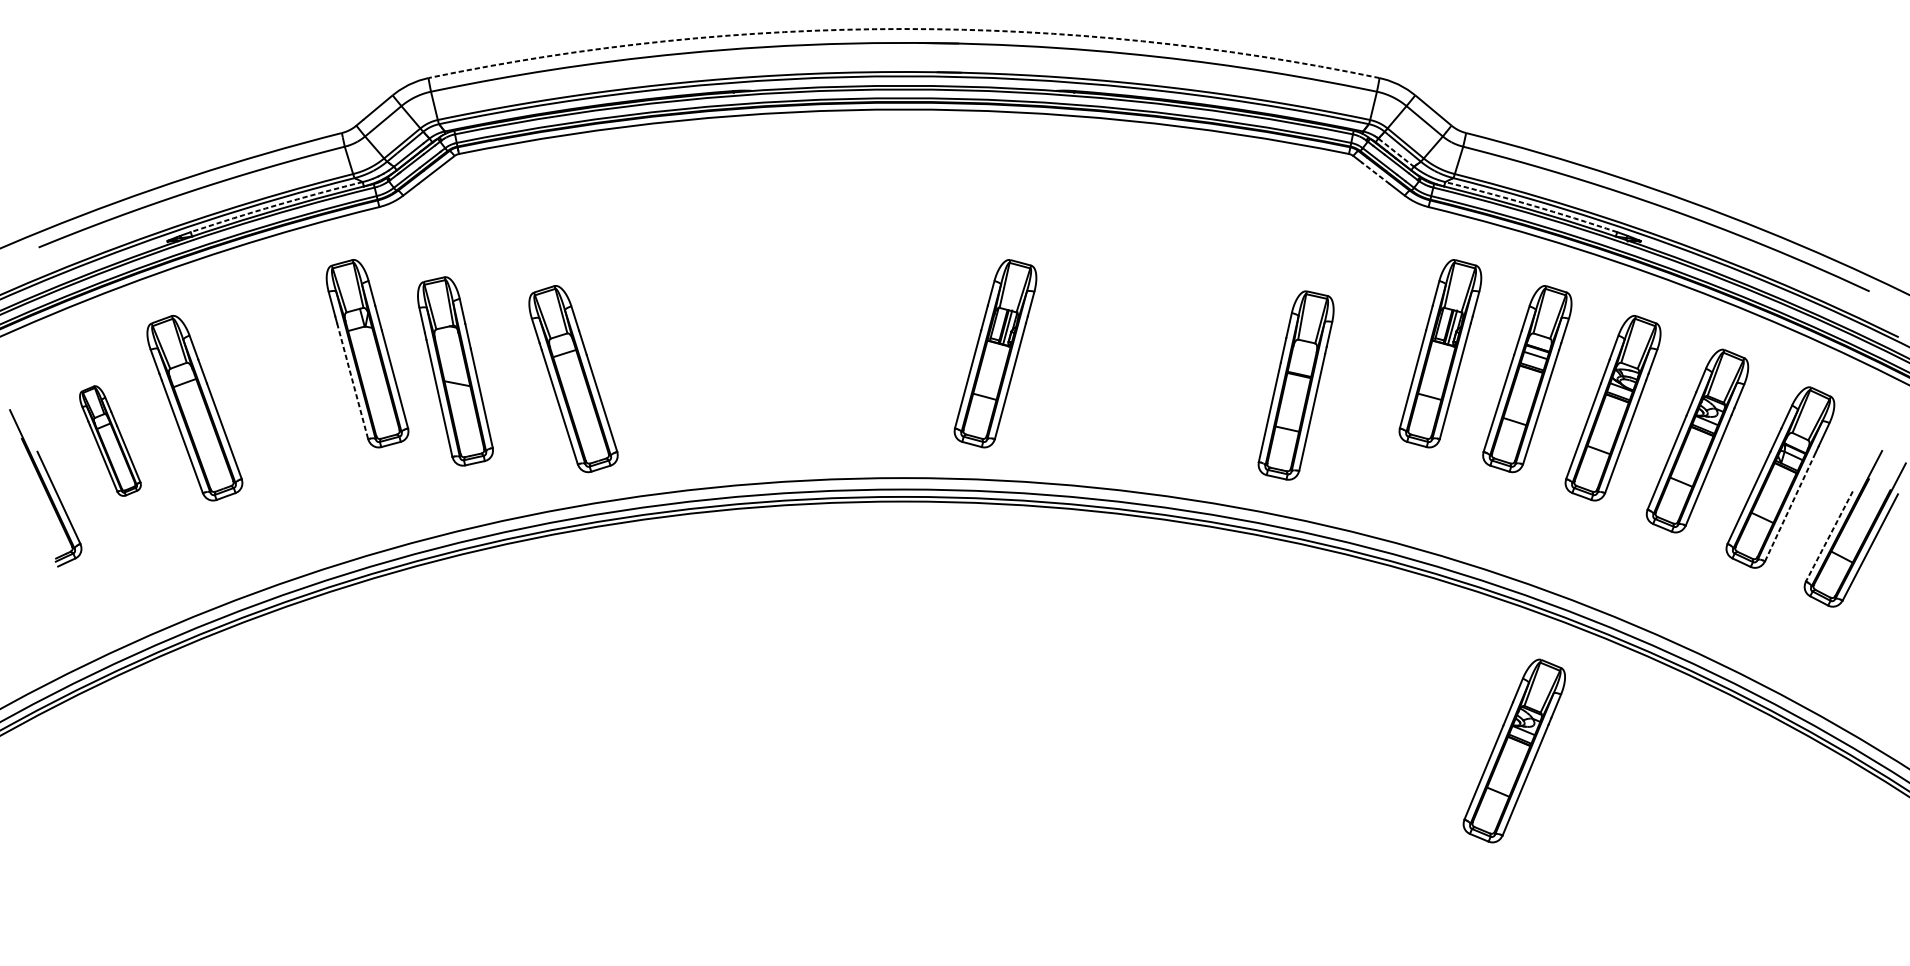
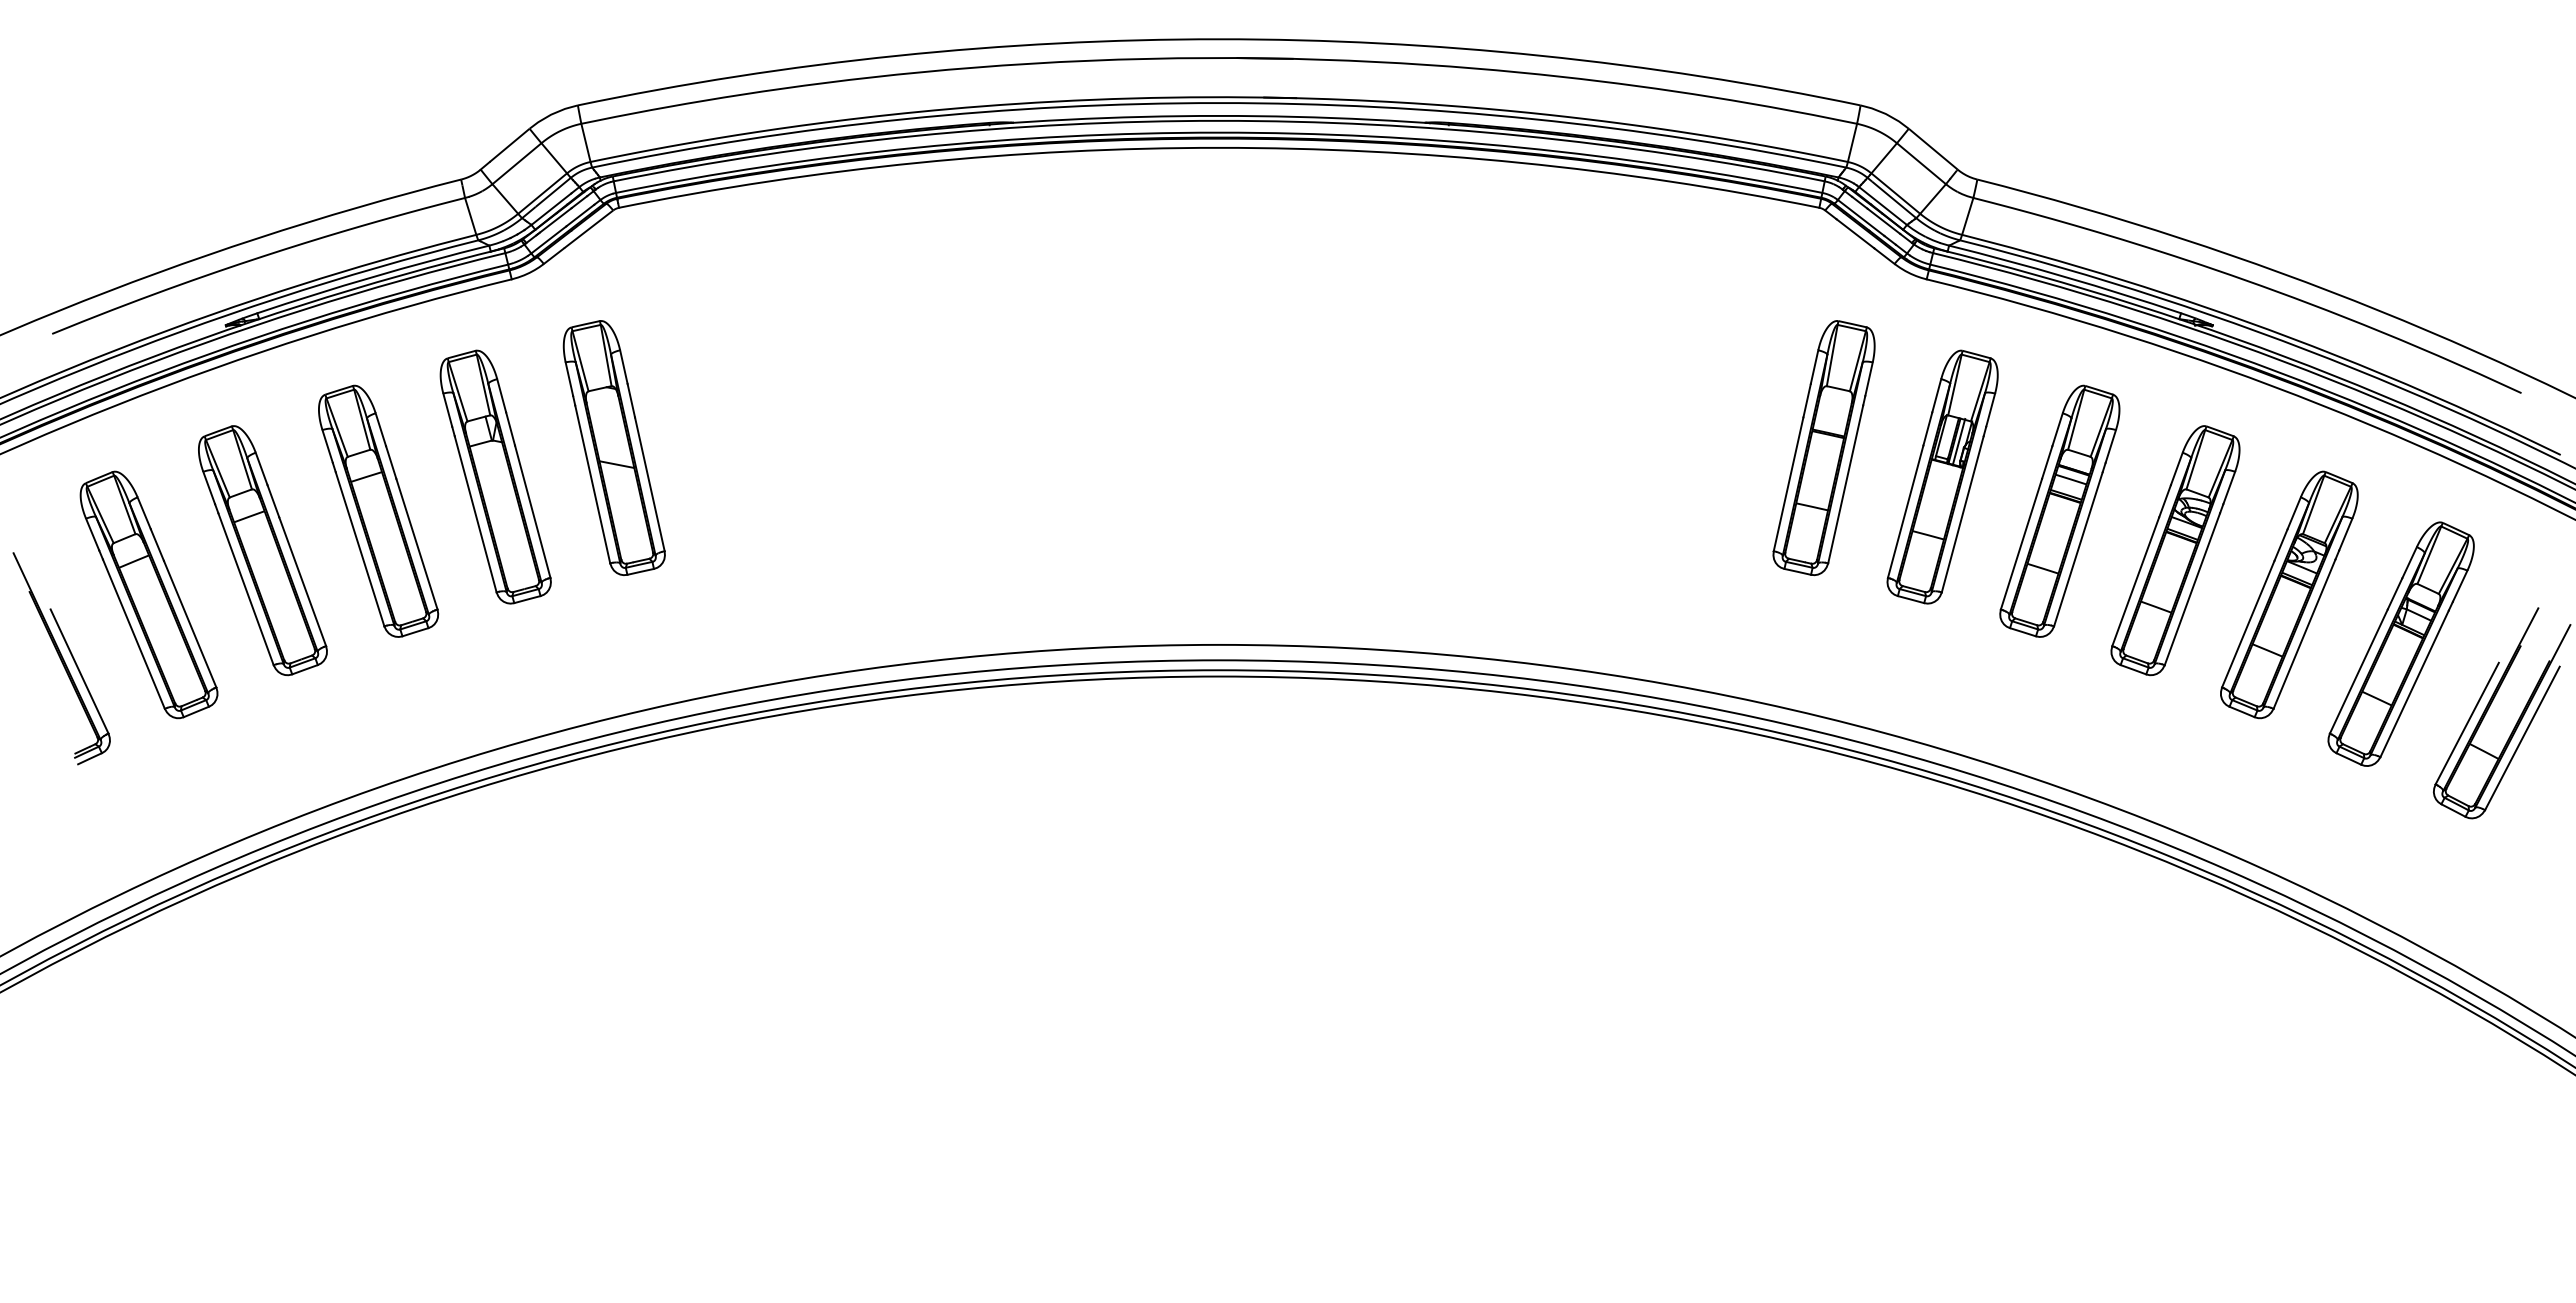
arc: (904, 29) -> (1219, 39), dashed -> solid
line: (1396, 153) -> (1883, 206), dashed -> solid
line: (1375, 173) -> (1855, 233), dashed -> solid
arc: (276, 205) -> (372, 277), dashed -> solid
arc: (1531, 205) -> (2065, 277), dashed -> solid
part: (995, 353) -> (1342, 476), removed
part: (454, 371) -> (613, 447), moved
part: (573, 378) -> (378, 510), moved
line: (352, 381) -> (475, 514), dashed -> solid
part: (1295, 385) -> (1823, 448), moved
part: (110, 440) -> (148, 594), size x1.67
line: (1790, 506) -> (2414, 683), dashed -> solid
line: (1829, 537) -> (2467, 724), dashed -> solid
part: (1514, 750) -> (2042, 1012), removed

